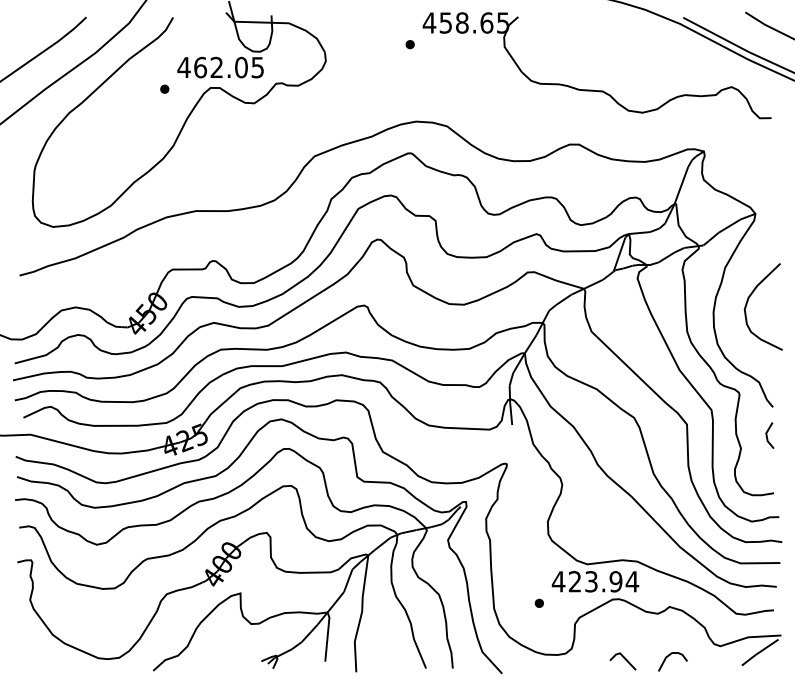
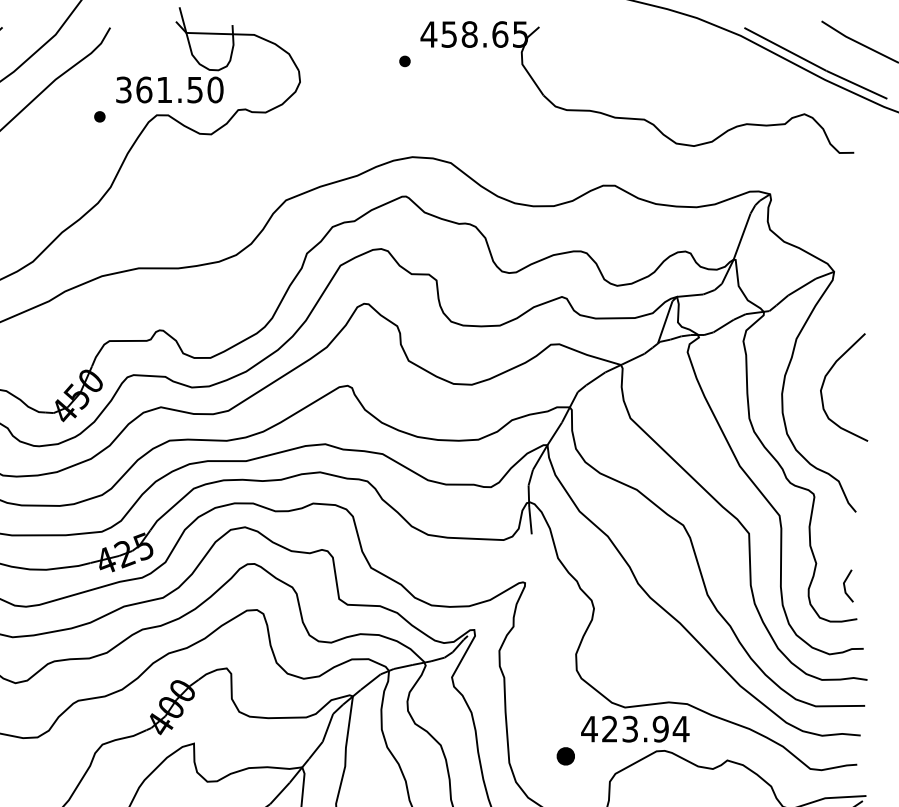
text: (220, 67) -> (169, 89), 462.05 -> 361.50
line: (767, 435) -> (845, 585), moved
part: (538, 602) -> (564, 754), size x1.6

